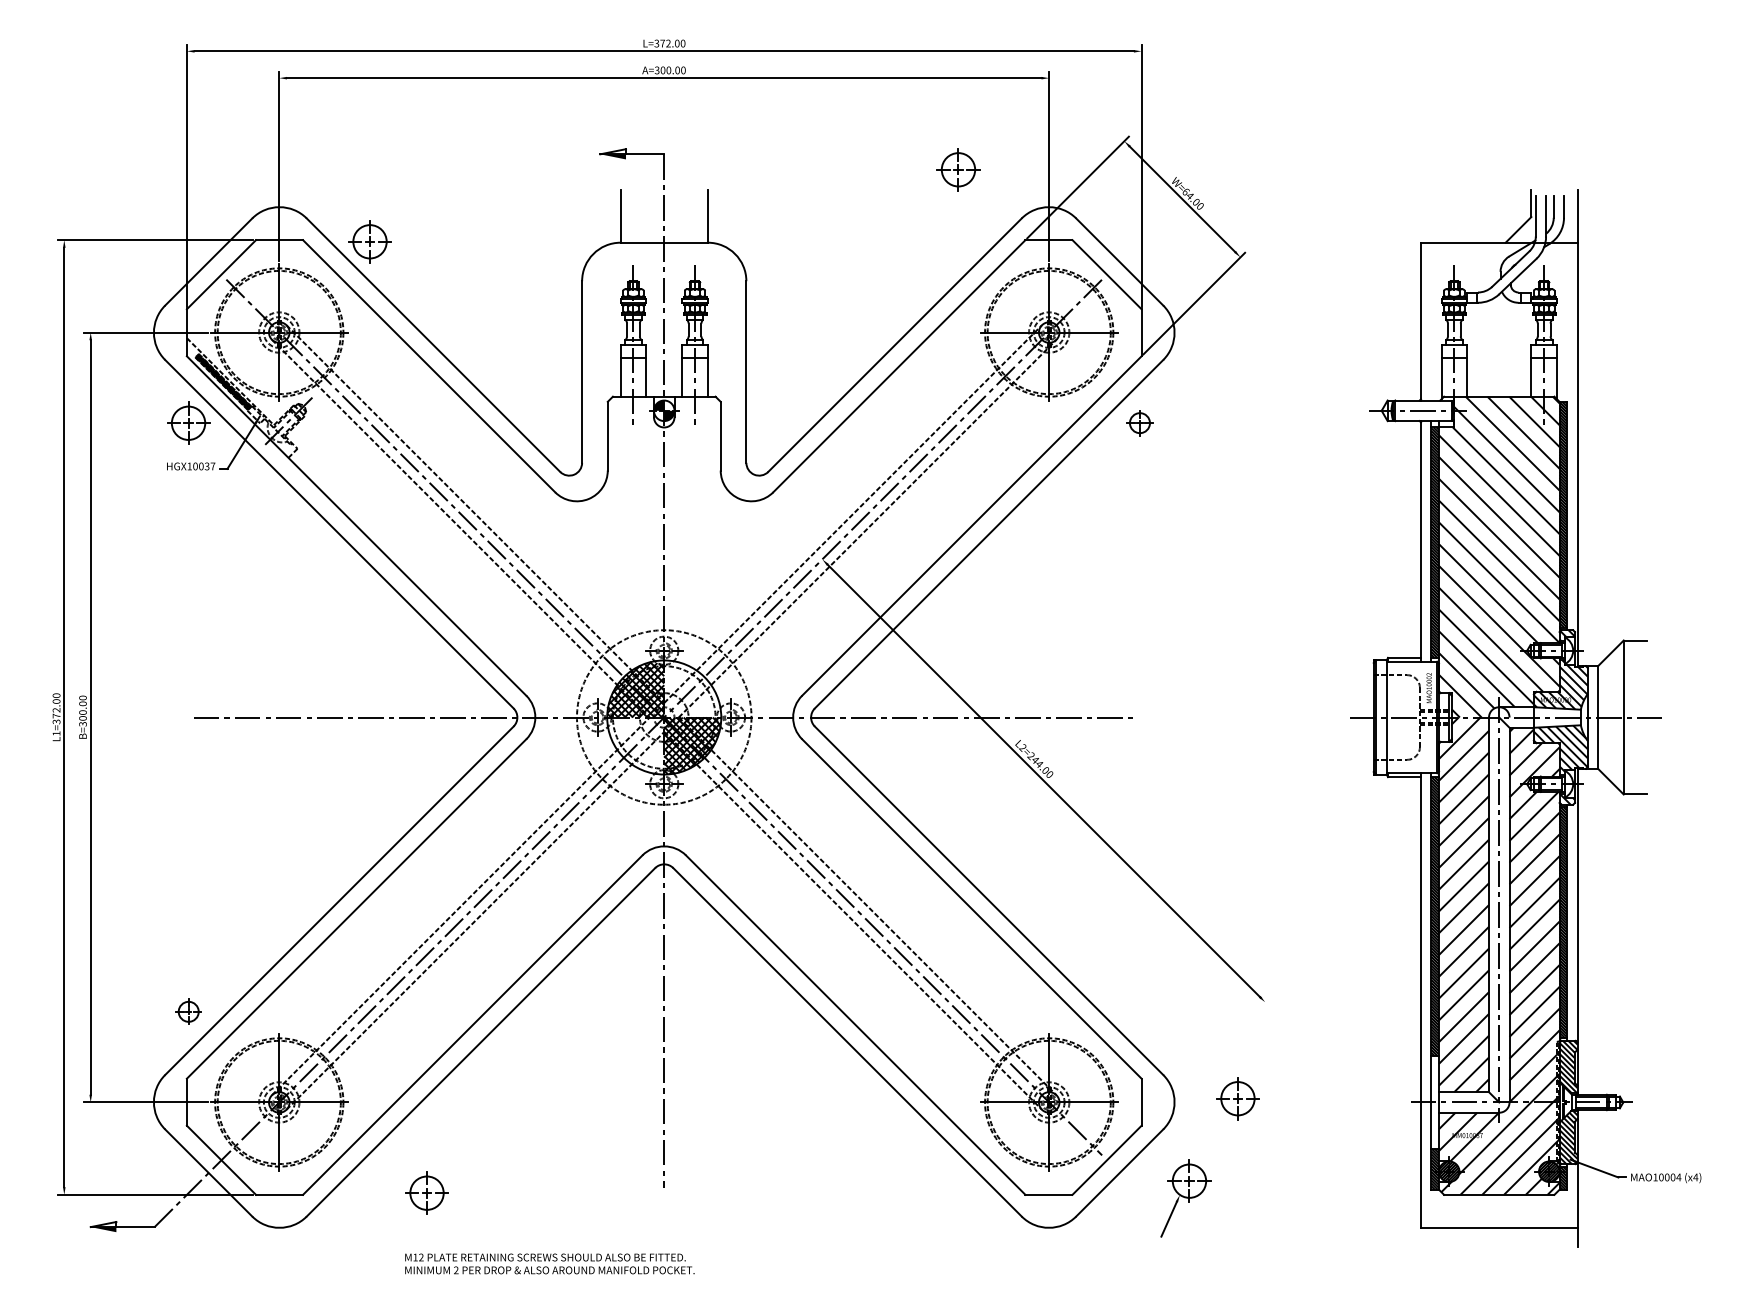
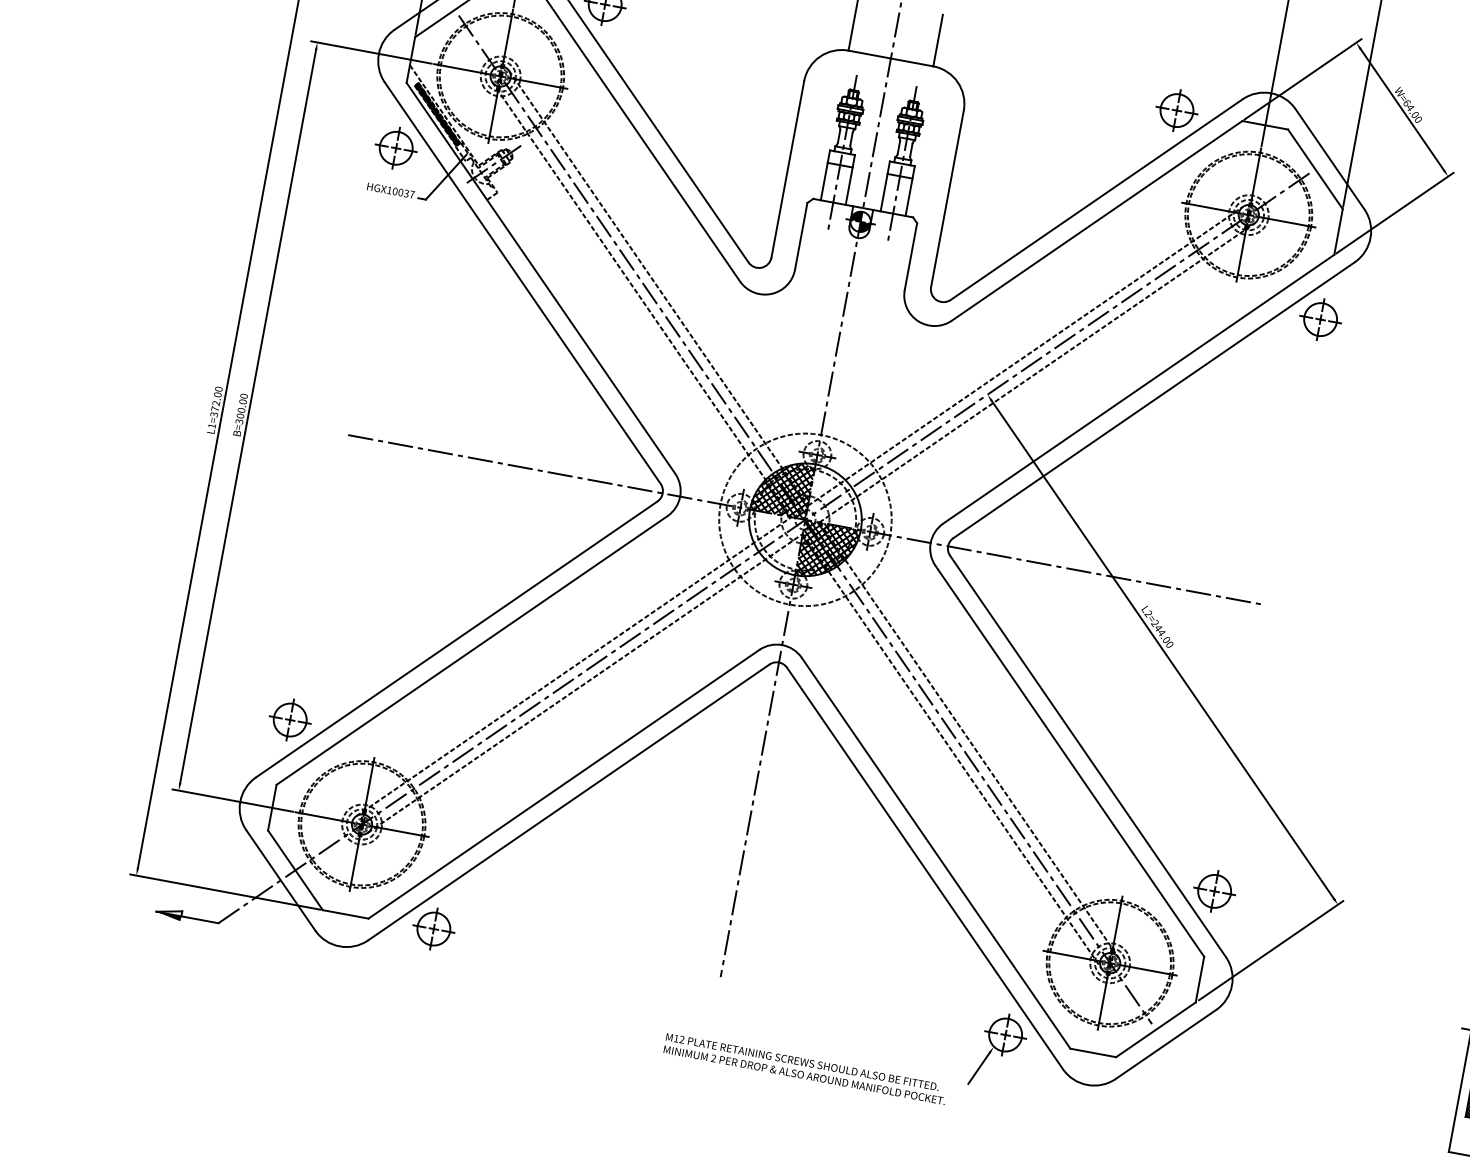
part: (958, 169) -> (1177, 110), moved
part: (1139, 422) -> (1320, 318), size x1.67
part: (188, 1011) -> (290, 719), size x1.67
line: (1206, 1059) -> (1270, 949), added
part: (1237, 1098) -> (1214, 891), moved
part: (426, 1192) -> (433, 928), moved
part: (1185, 1198) -> (998, 1051), moved
text: (549, 1263) -> (805, 1068), moved

